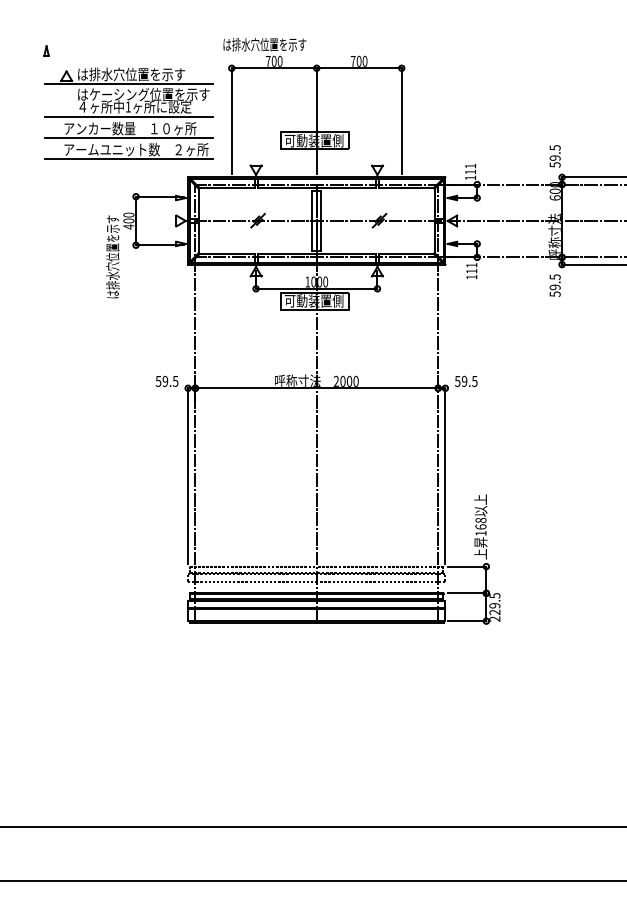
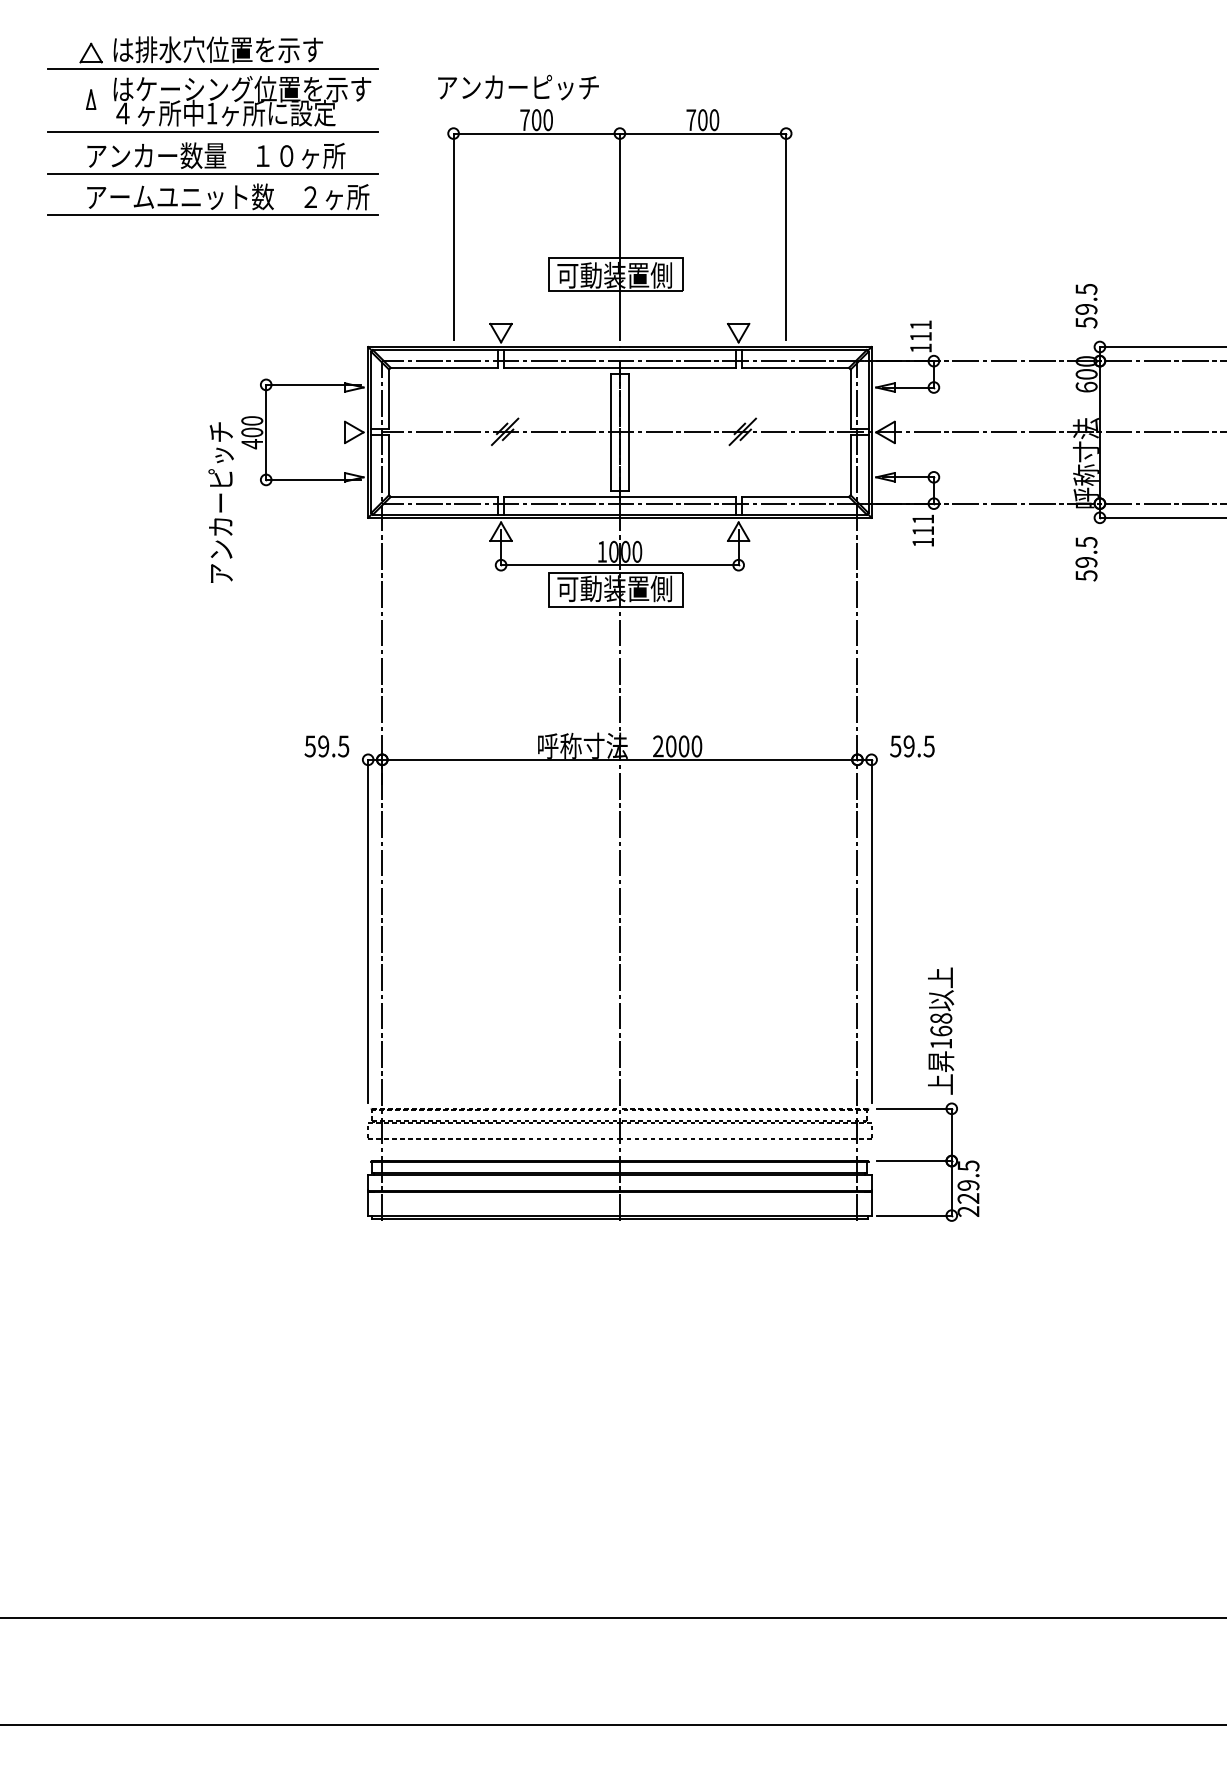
text: (264, 44) -> (517, 87), は排水穴位置を示す -> アンカーピッチ
part: (128, 113) -> (212, 126), moved
text: (112, 256) -> (220, 501), は排水穴位置を示す -> アンカーピッチ

